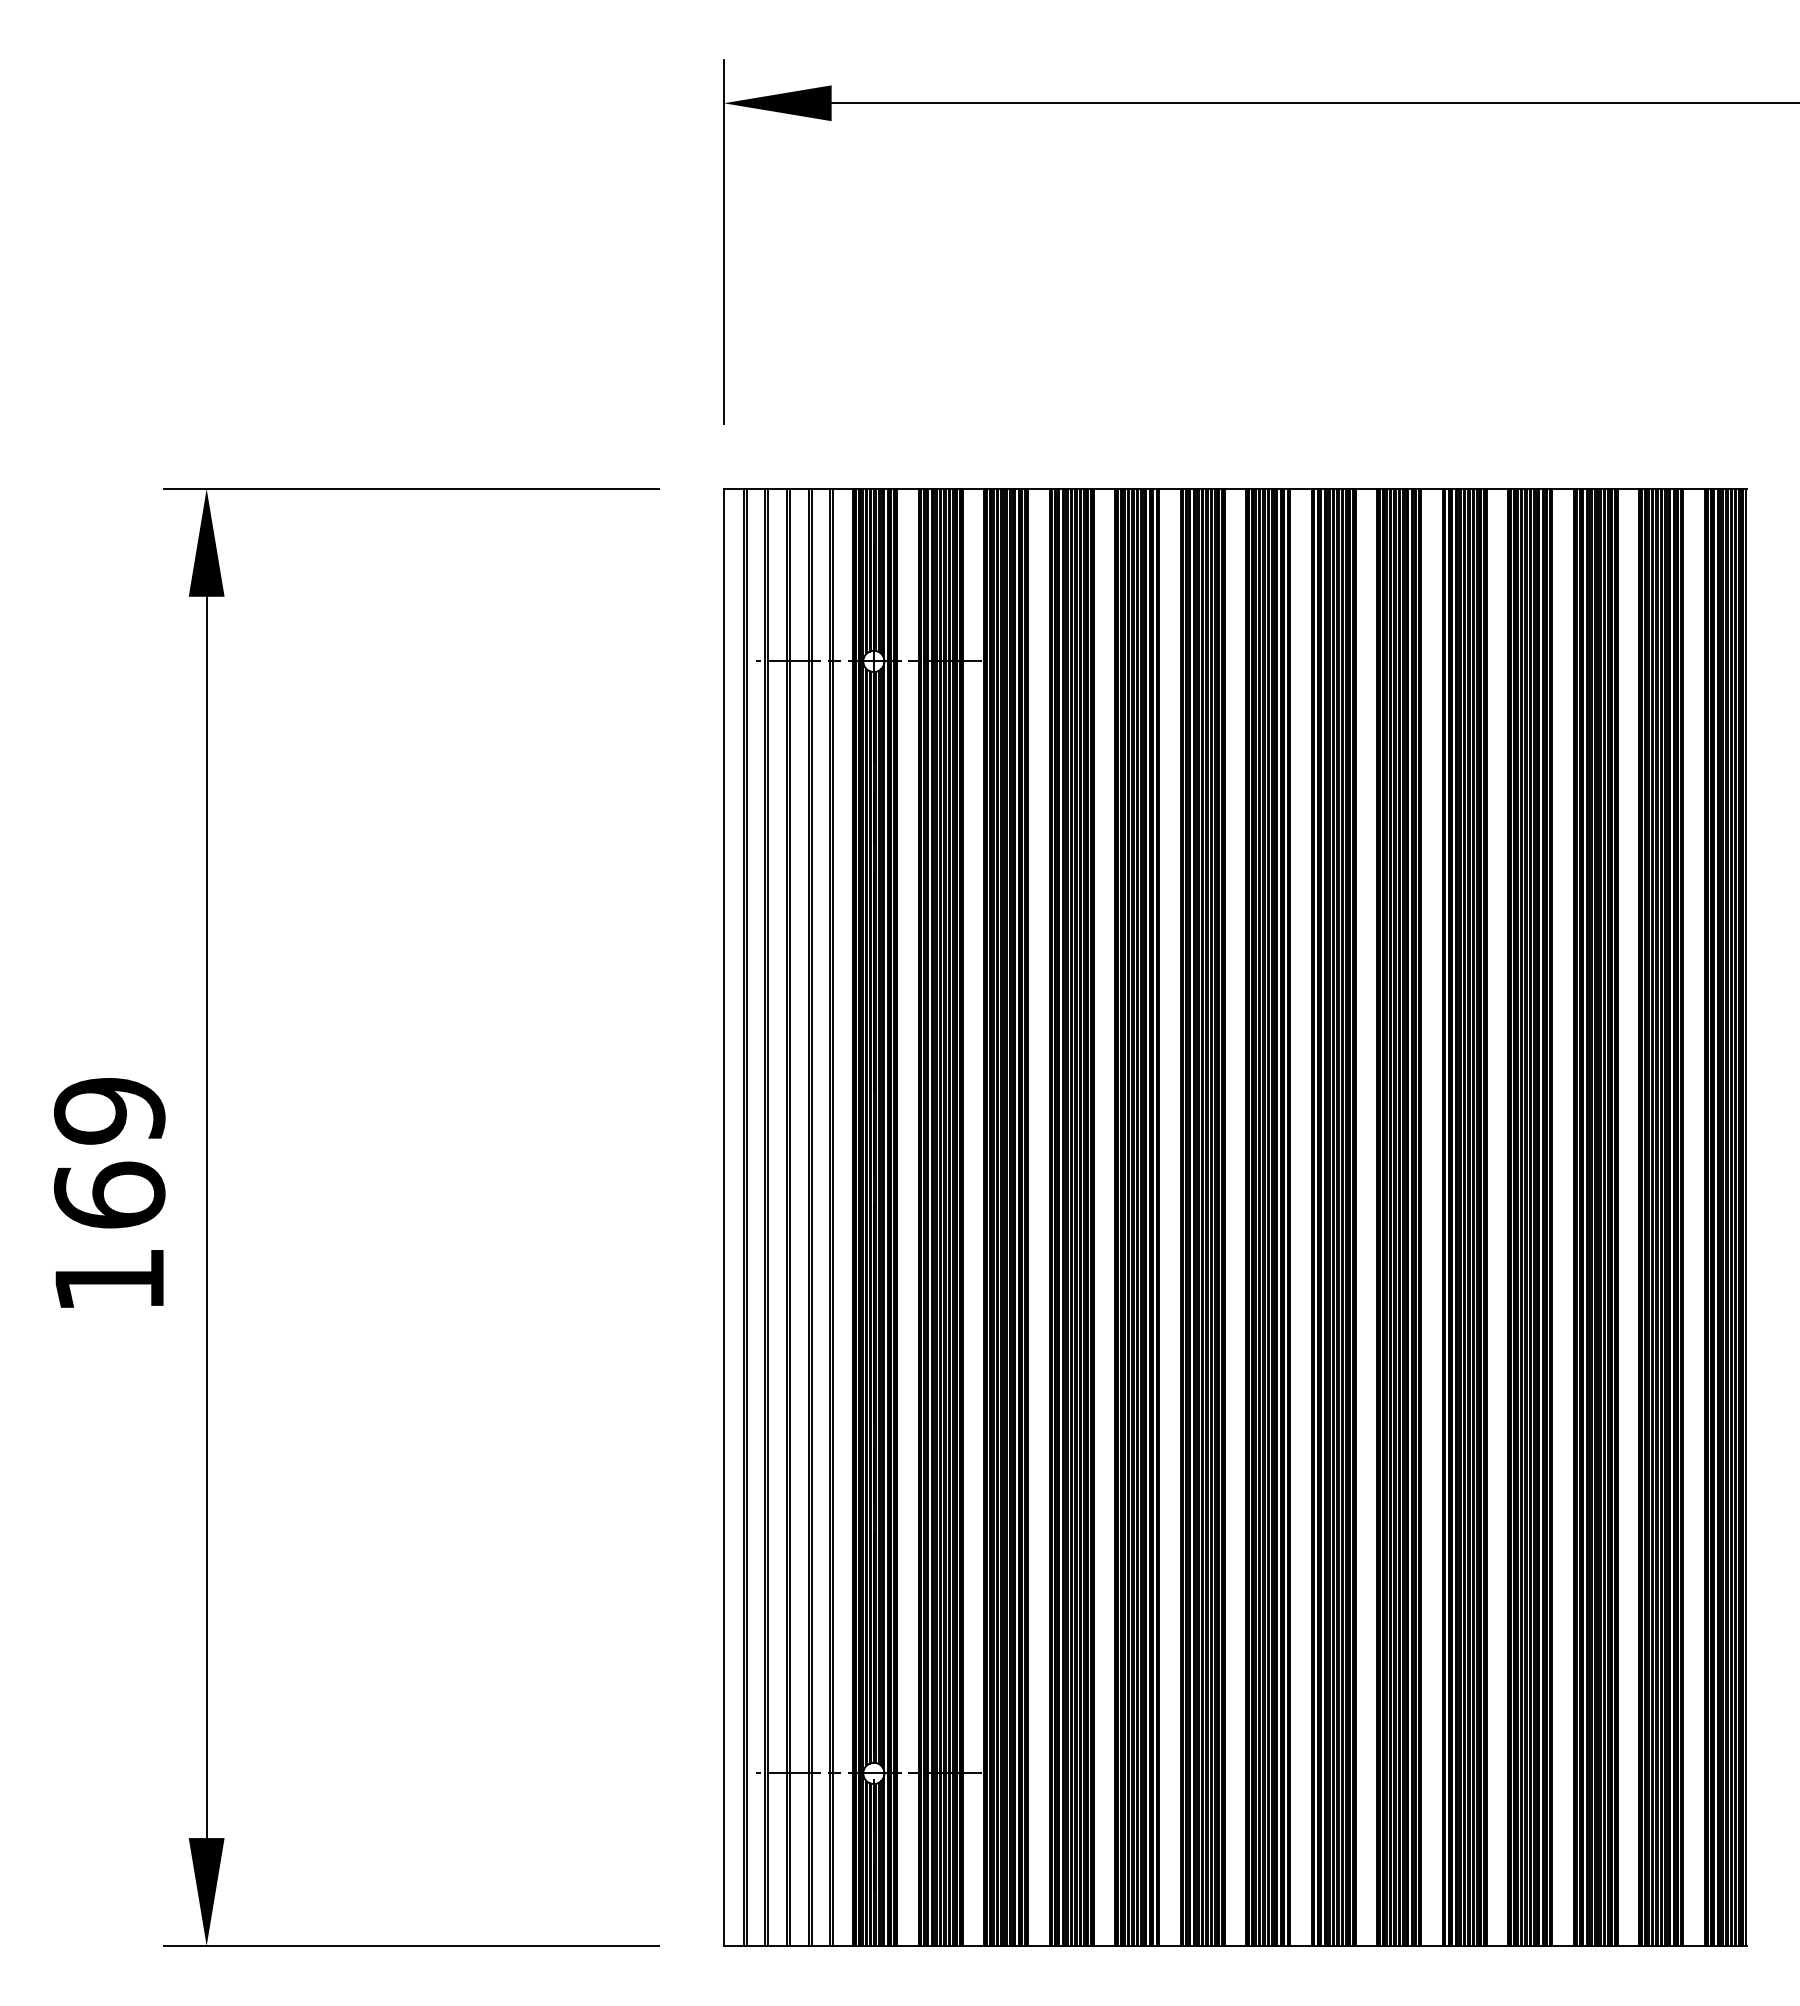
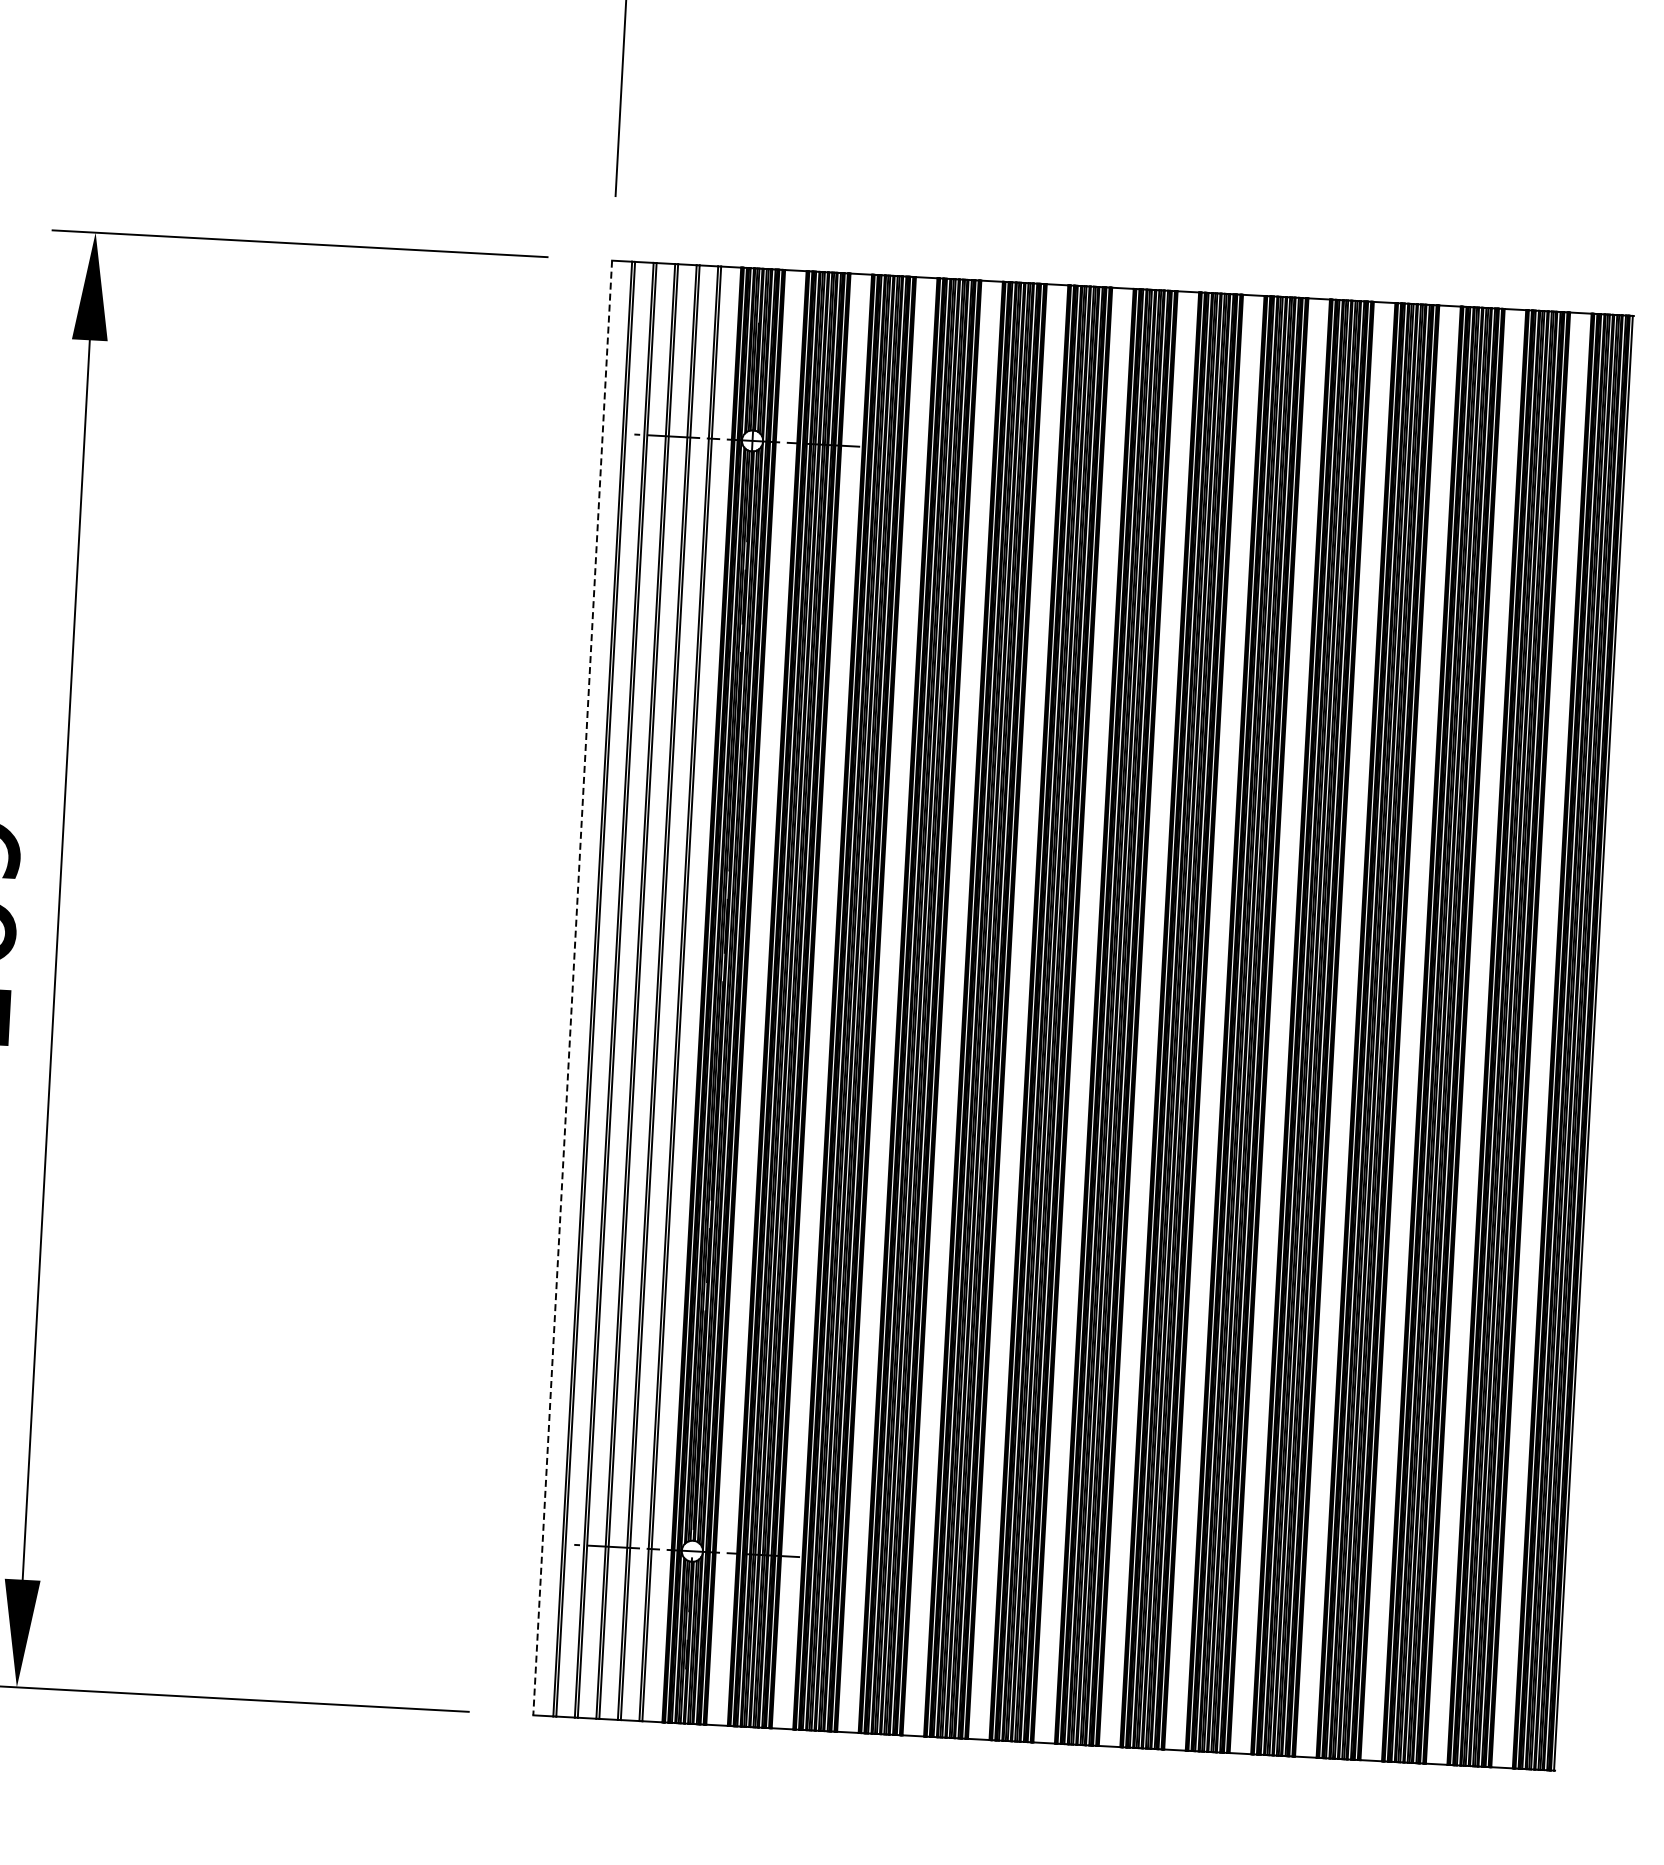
line: (723, 1217) -> (572, 988), solid -> dashed

